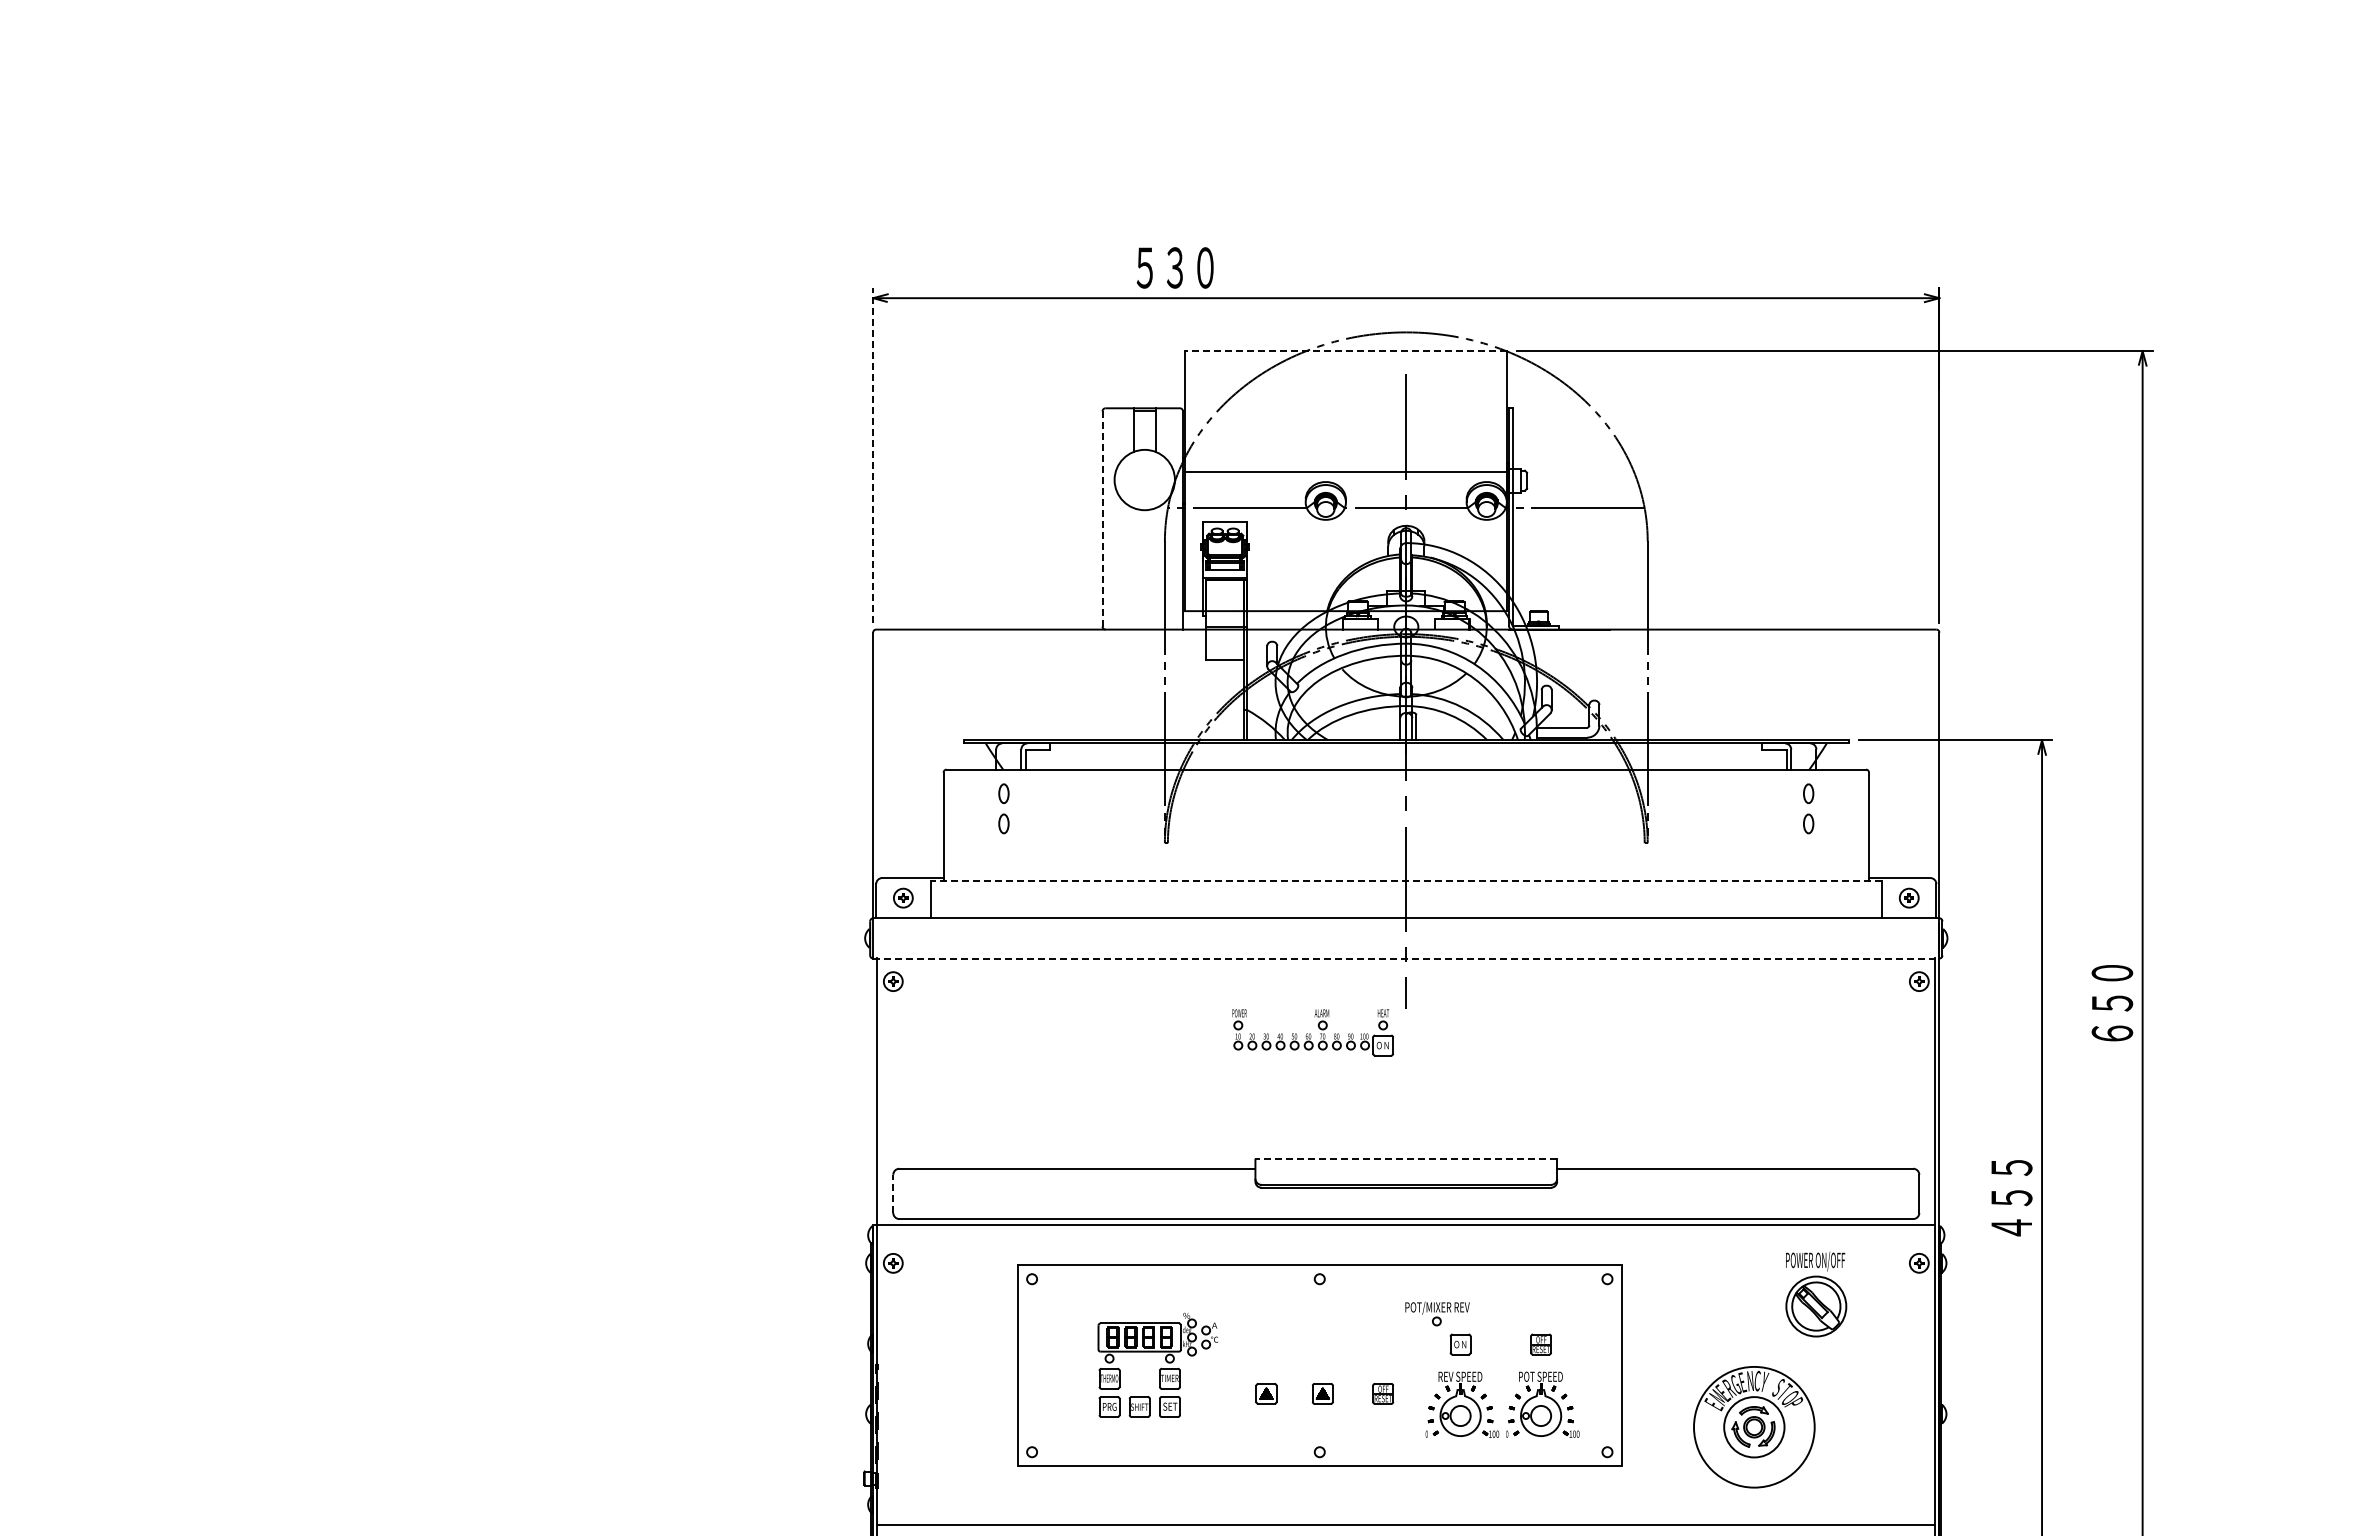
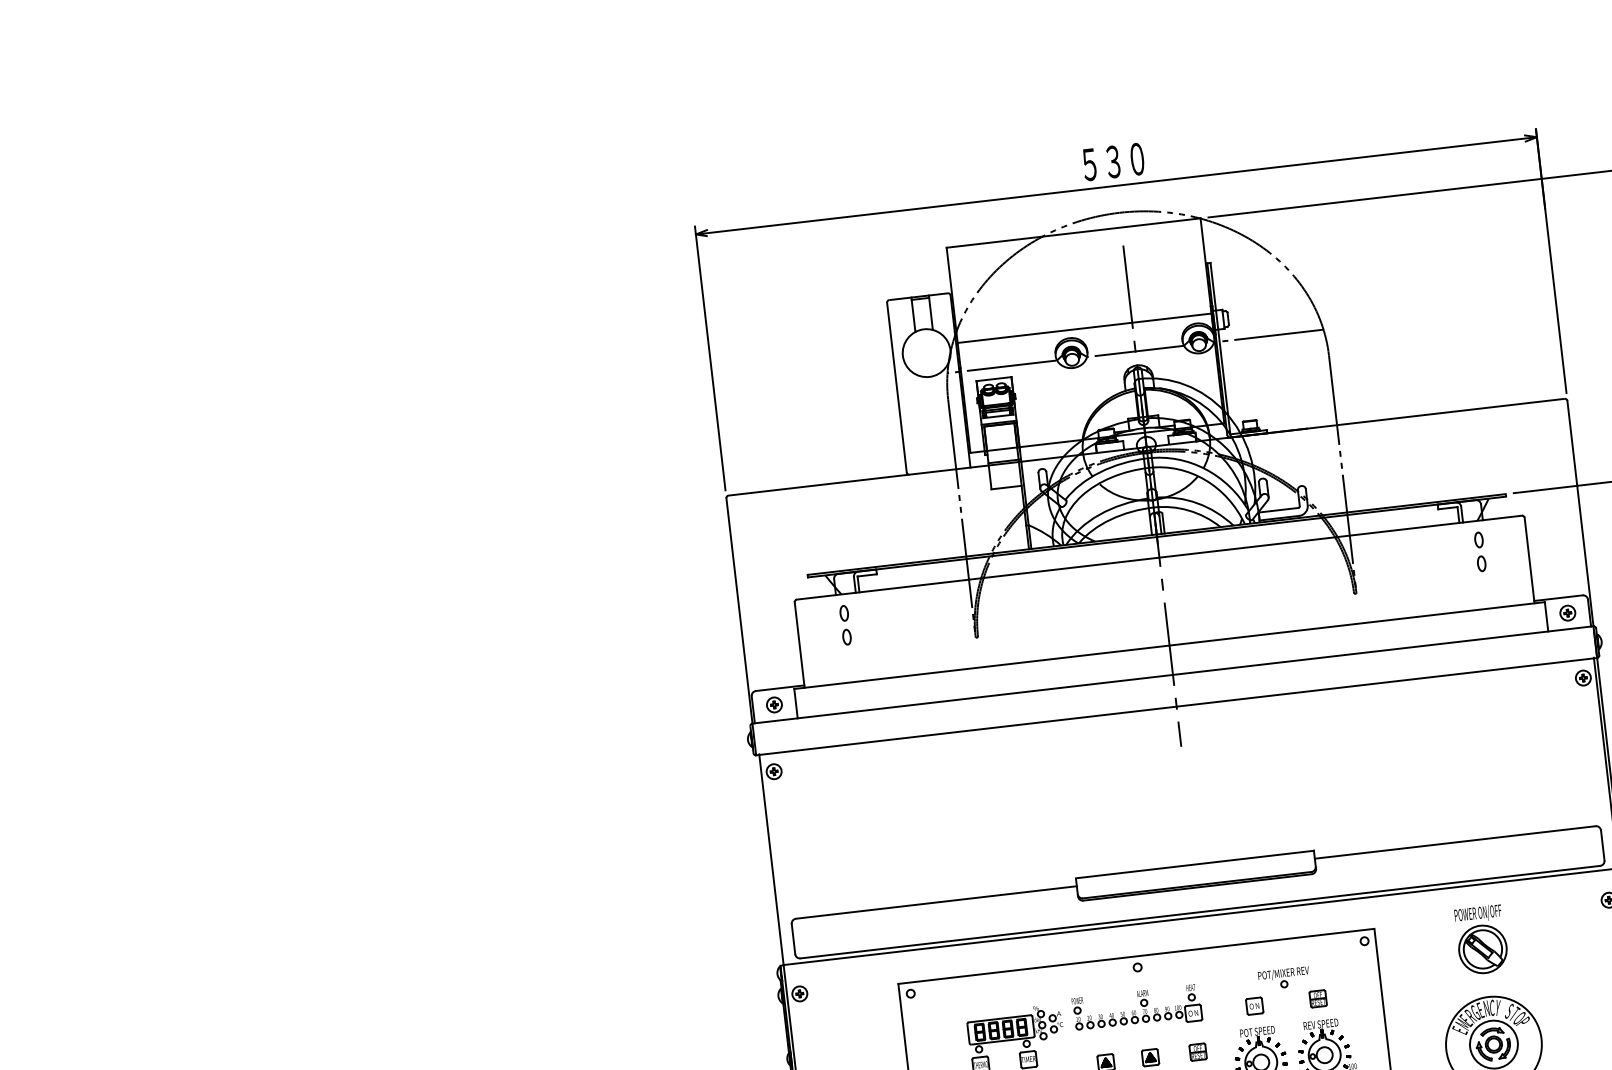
text: (1174, 267) -> (1112, 161), moved
line: (1345, 351) -> (1073, 233), dashed -> solid
line: (873, 454) -> (710, 357), dashed -> solid
line: (1102, 518) -> (896, 387), dashed -> solid
line: (1406, 881) -> (1169, 645), dashed -> solid
line: (1406, 958) -> (1176, 706), dashed -> solid
part: (1312, 1032) -> (1136, 1009), moved
line: (1406, 1158) -> (1195, 864), dashed -> solid
line: (893, 1193) -> (793, 938), dashed -> solid
part: (1816, 1294) -> (1481, 939), moved
part: (1437, 1313) -> (1284, 977), moved
text: (1458, 1376) -> (1255, 1031), REV SPEED -> POT SPEED
text: (1539, 1376) -> (1319, 1024), POT SPEED -> REV SPEED

